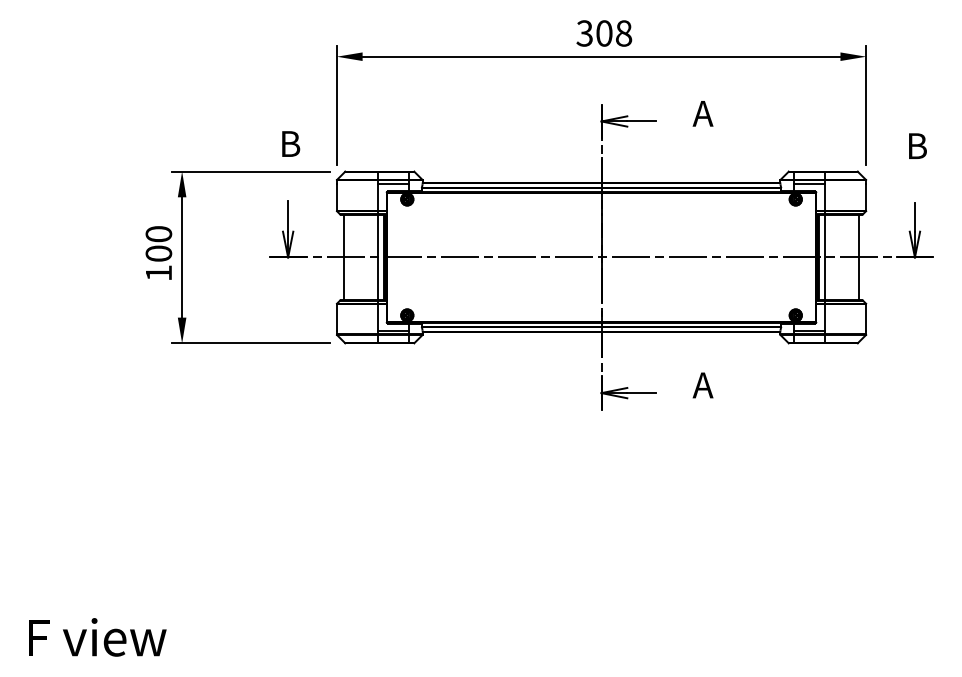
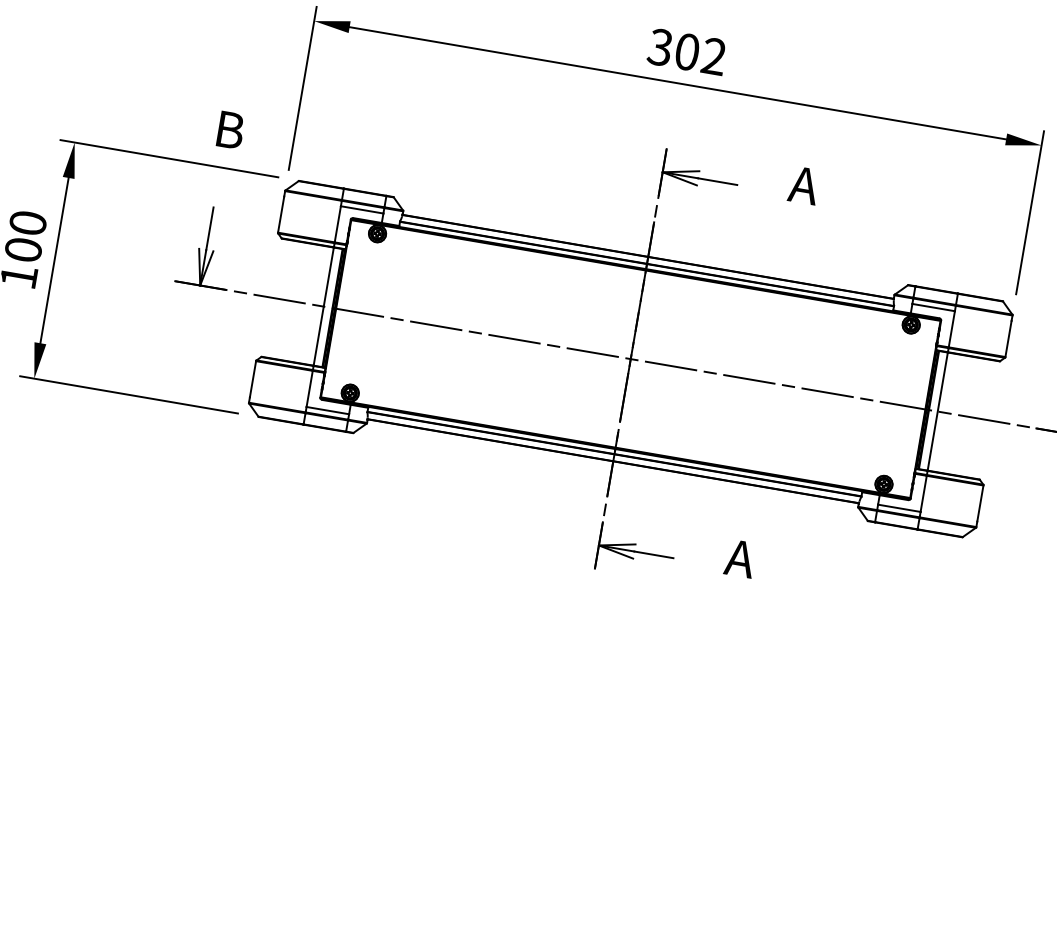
text: (623, 33) -> (713, 56), 308 -> 302
line: (343, 257) -> (276, 298), removed
line: (859, 257) -> (985, 419), removed

